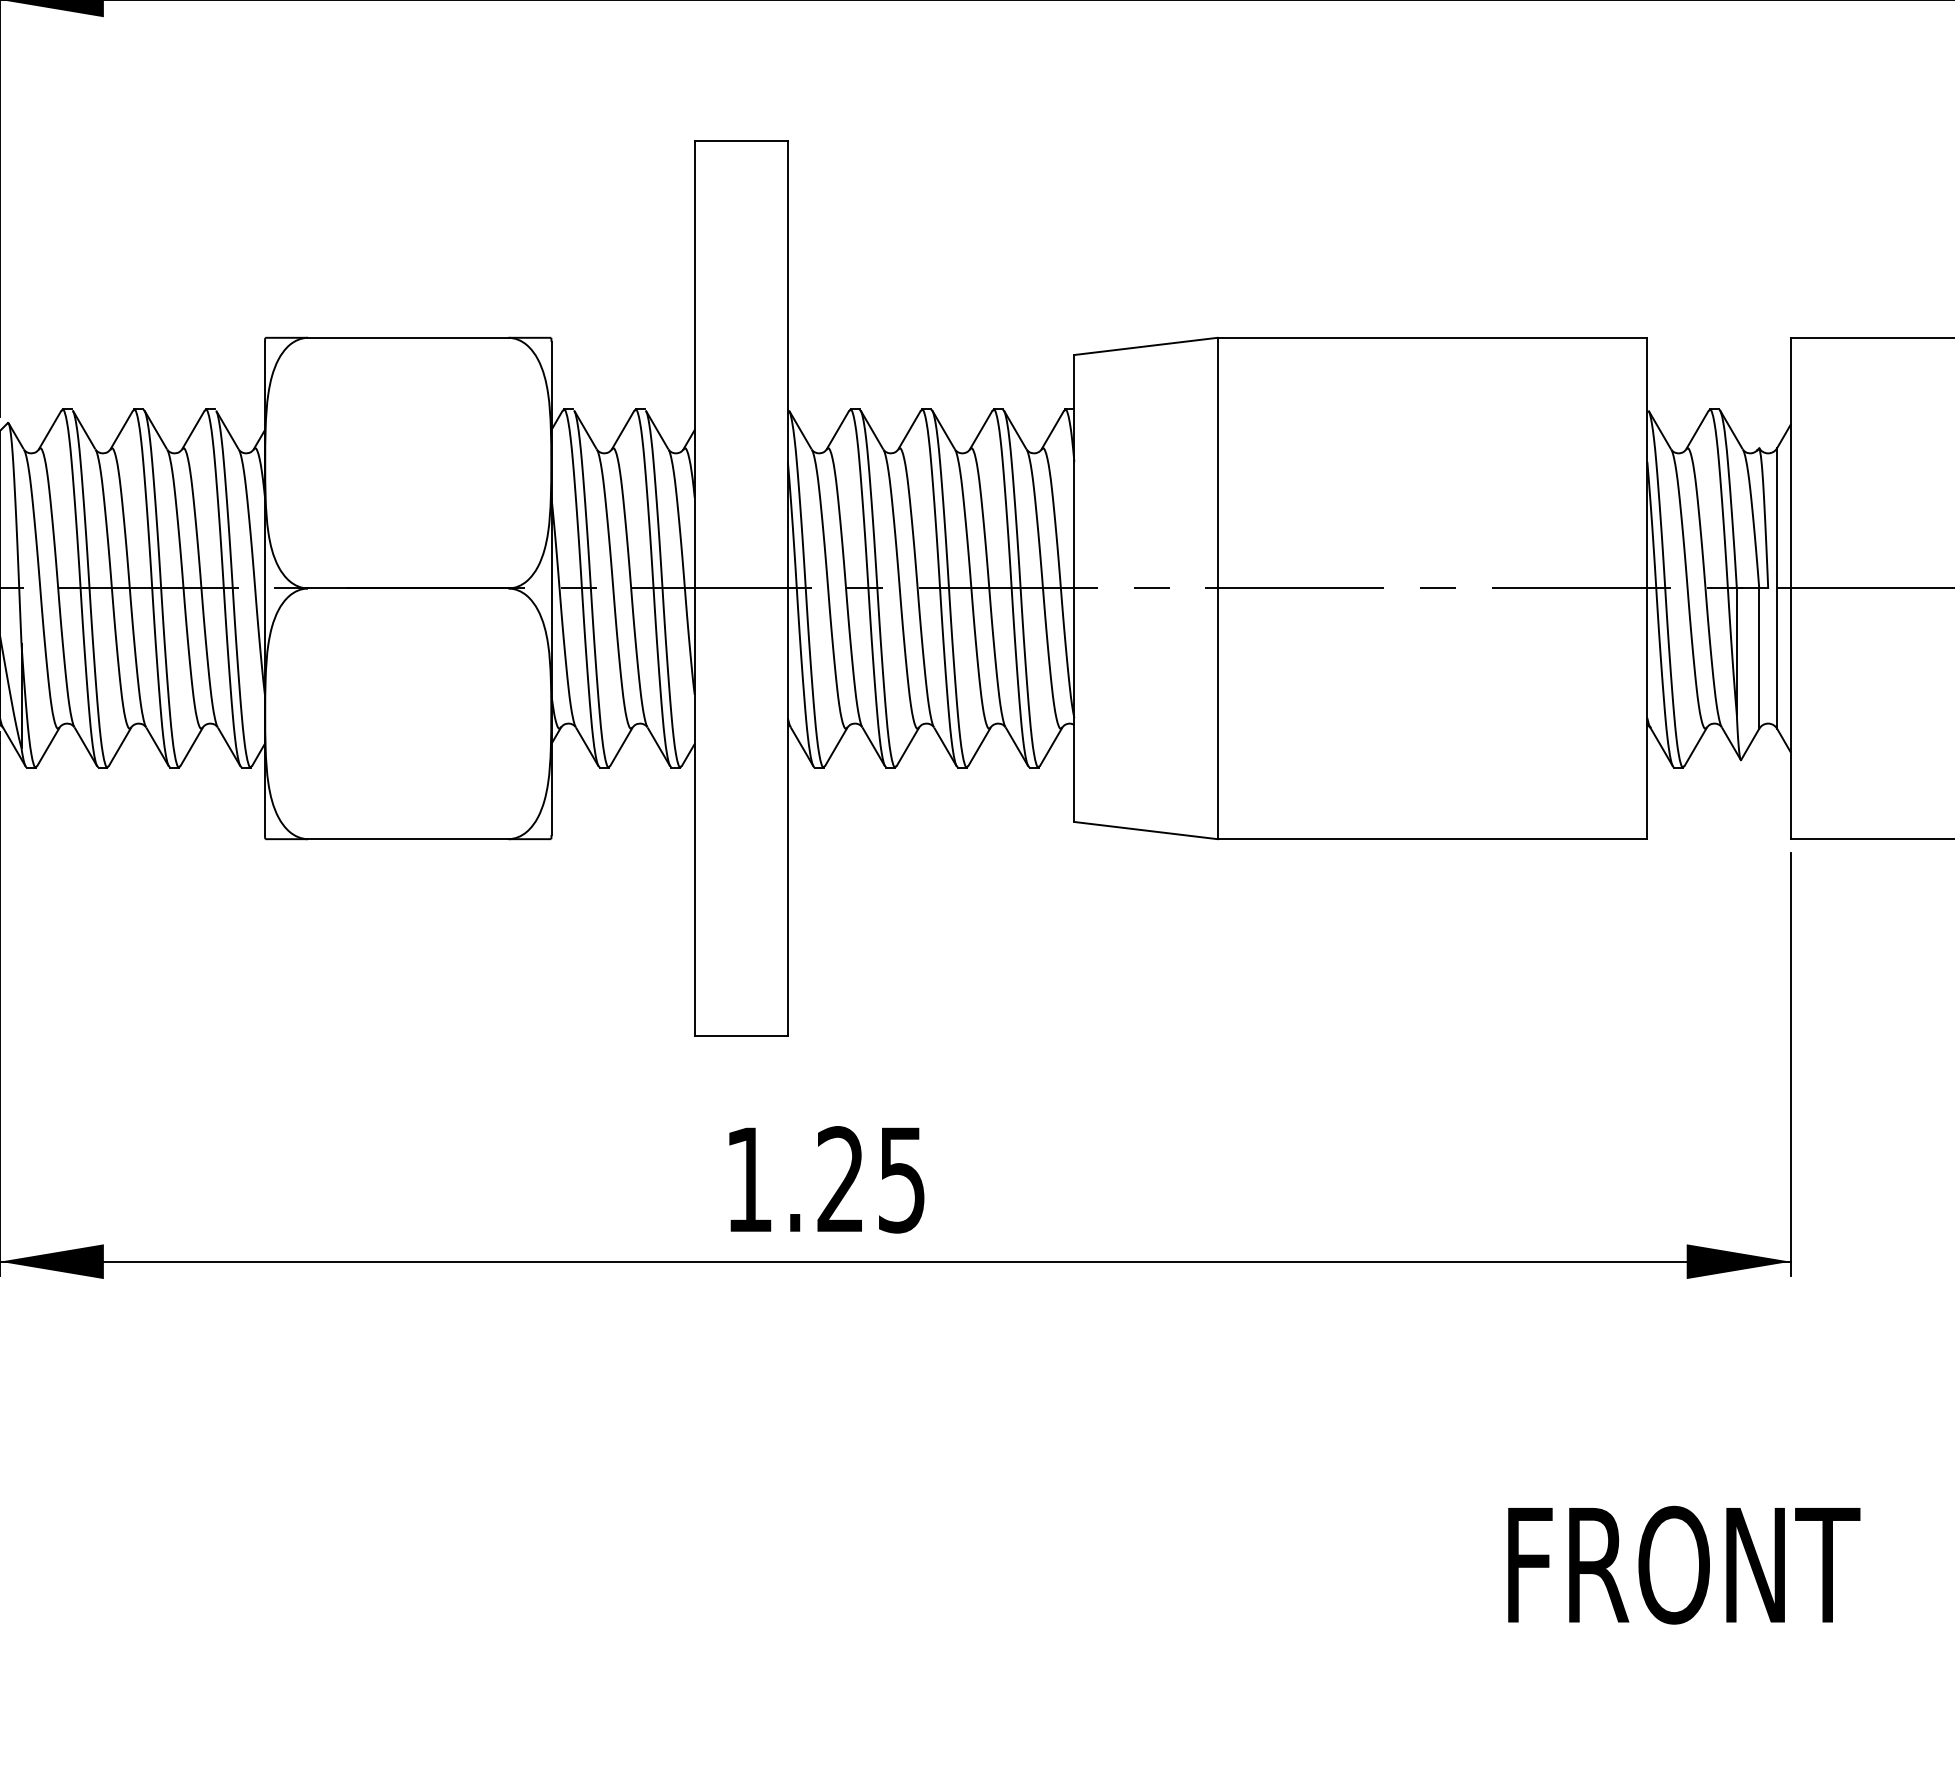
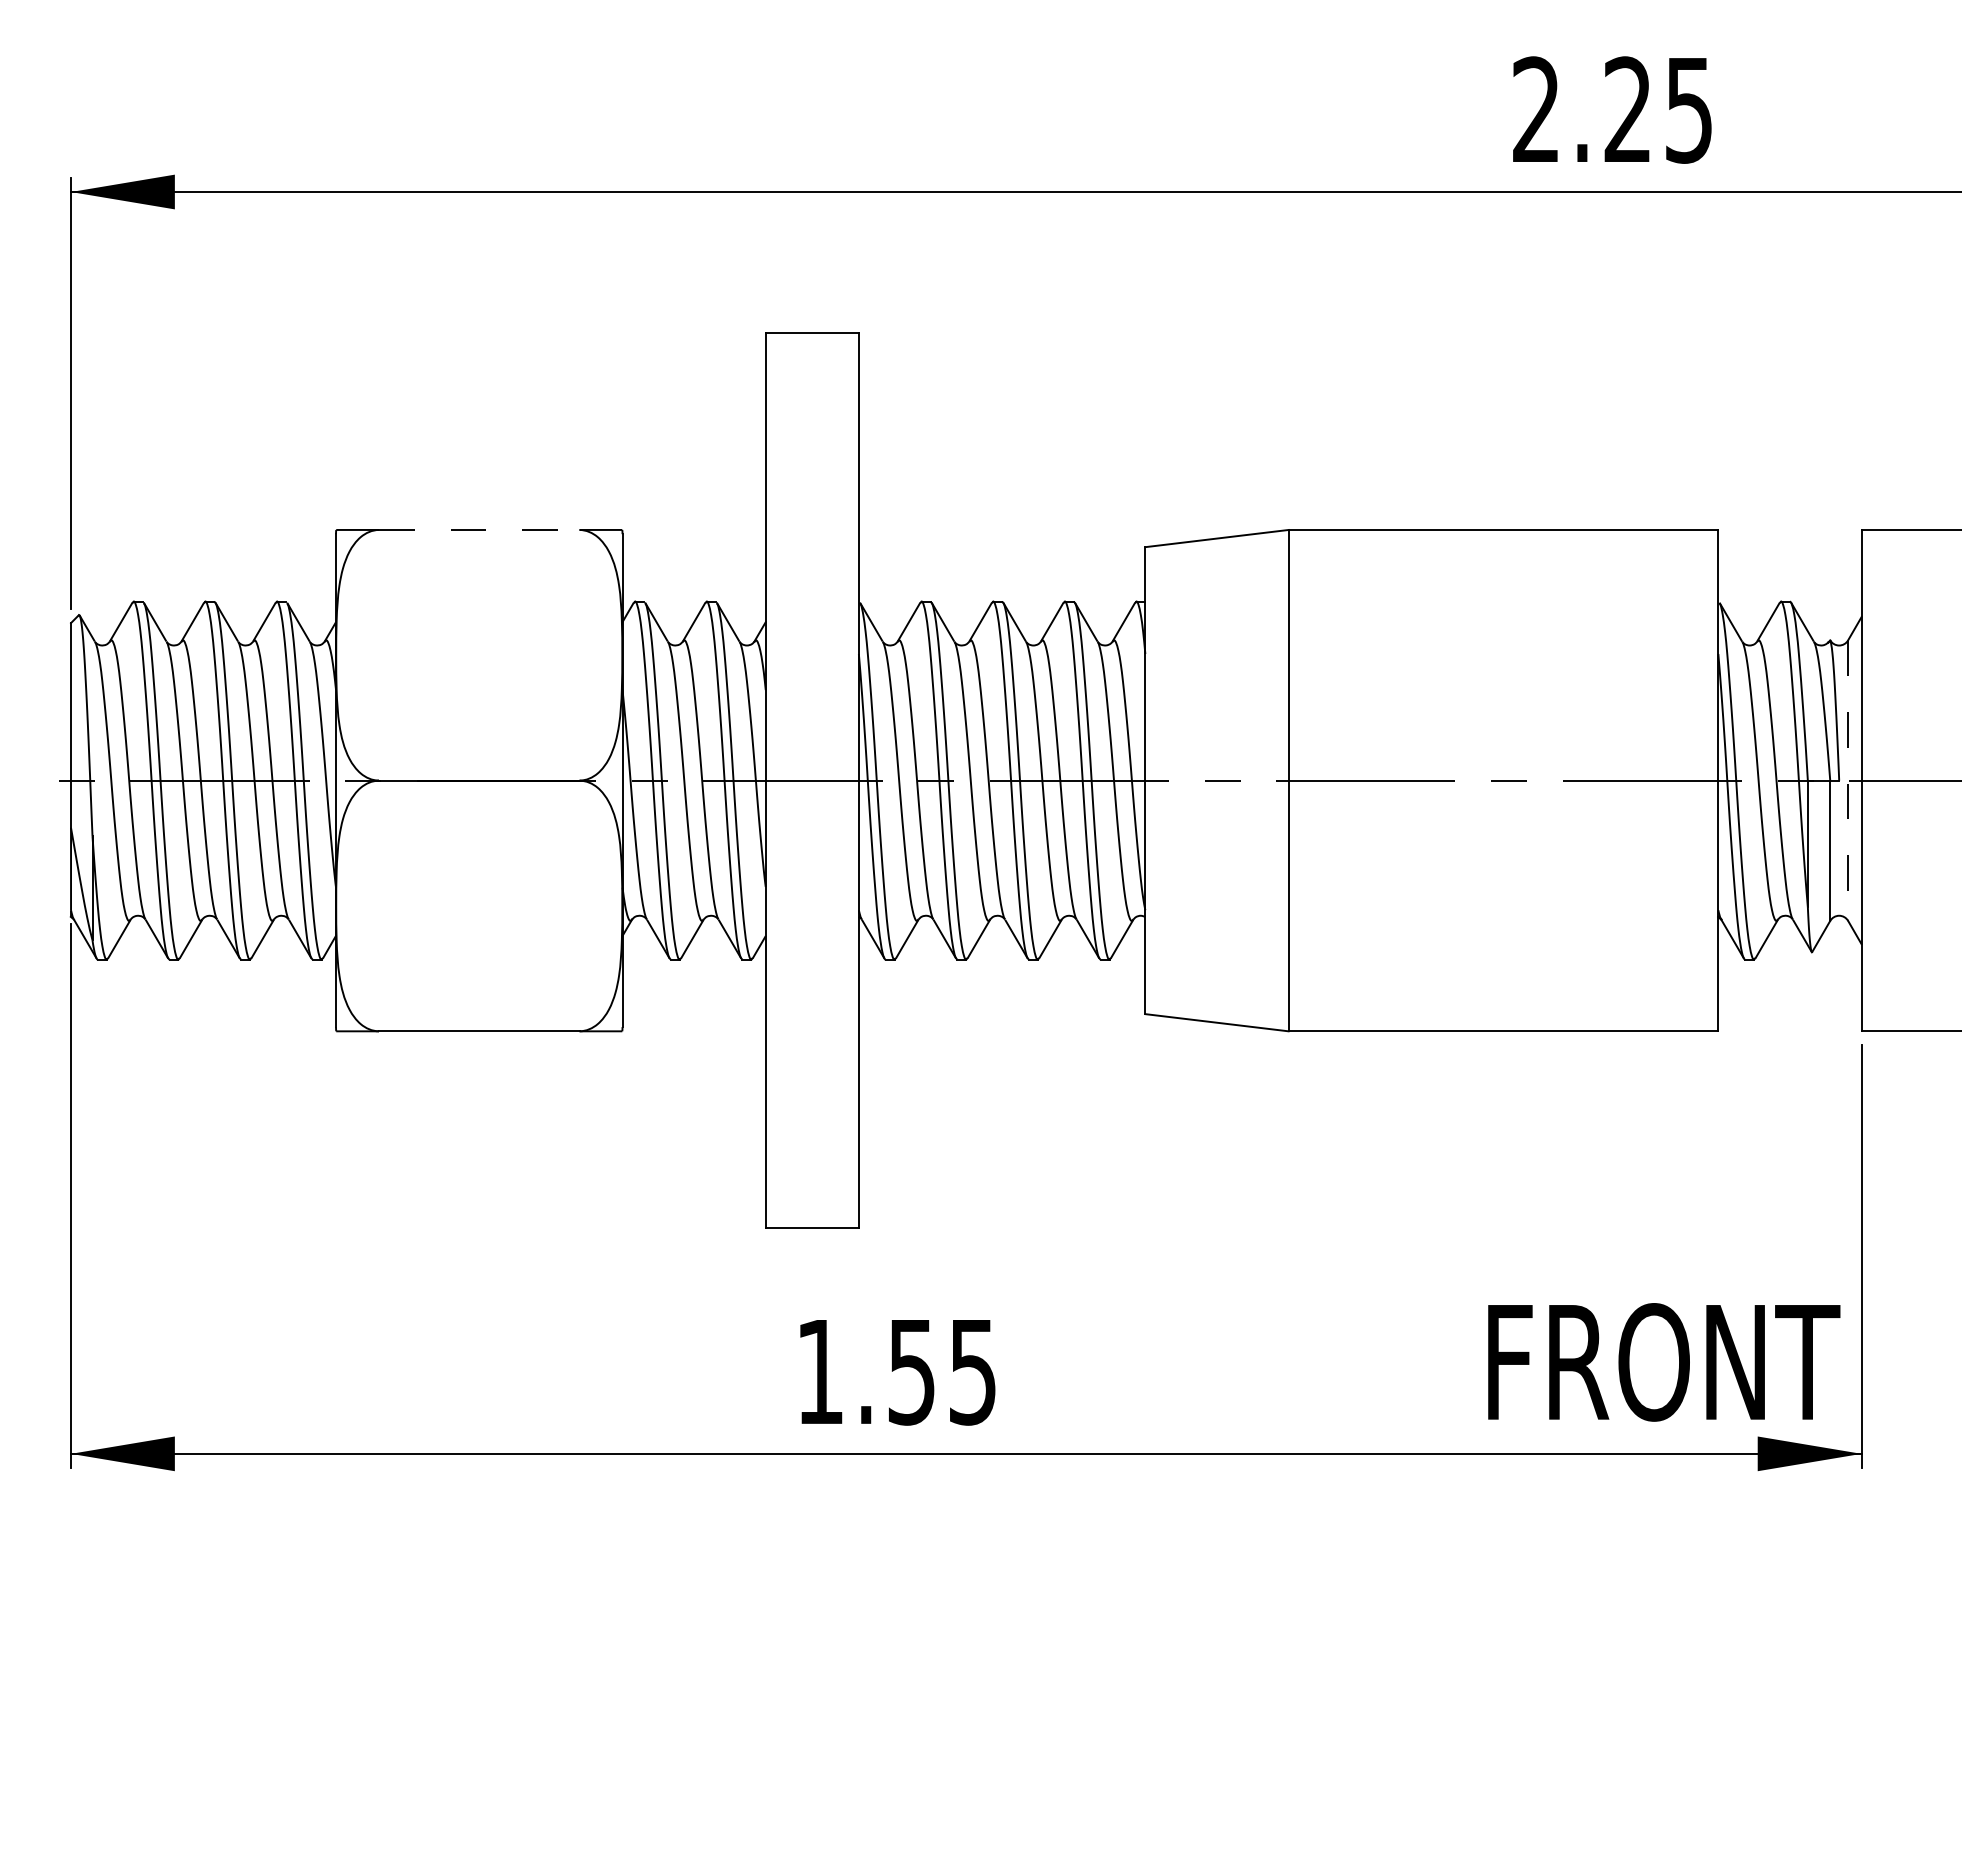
line: (408, 337) -> (479, 529), solid -> dashed
line: (1777, 589) -> (1848, 781), solid -> dashed
text: (840, 1179) -> (911, 1371), 1.25 -> 1.55
text: (1684, 1565) -> (1664, 1362), moved

